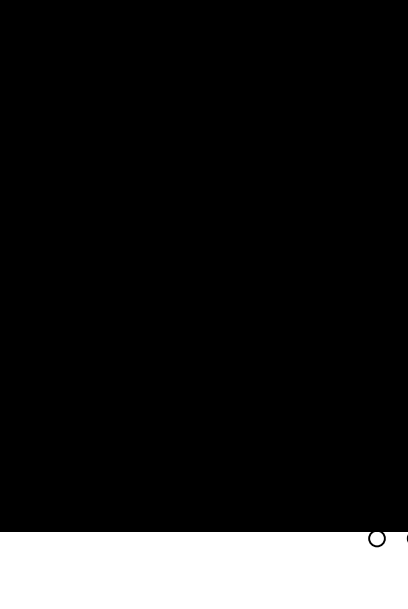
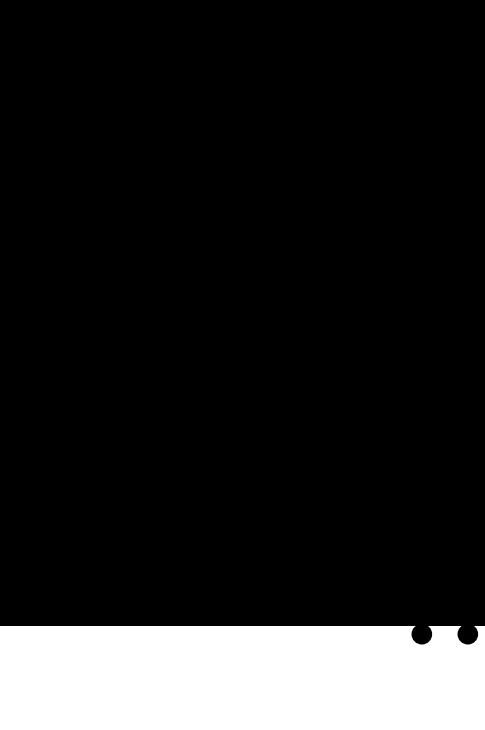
fill: (376, 537) -> (421, 633), added

